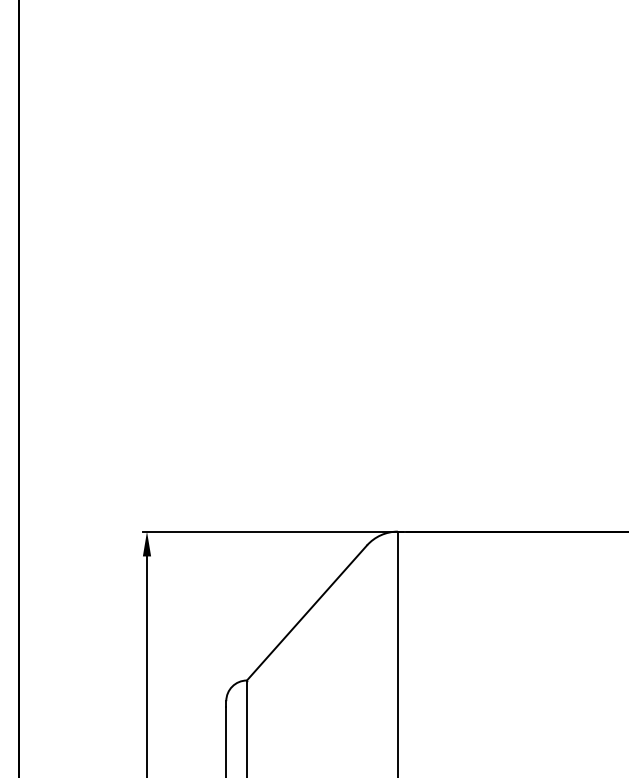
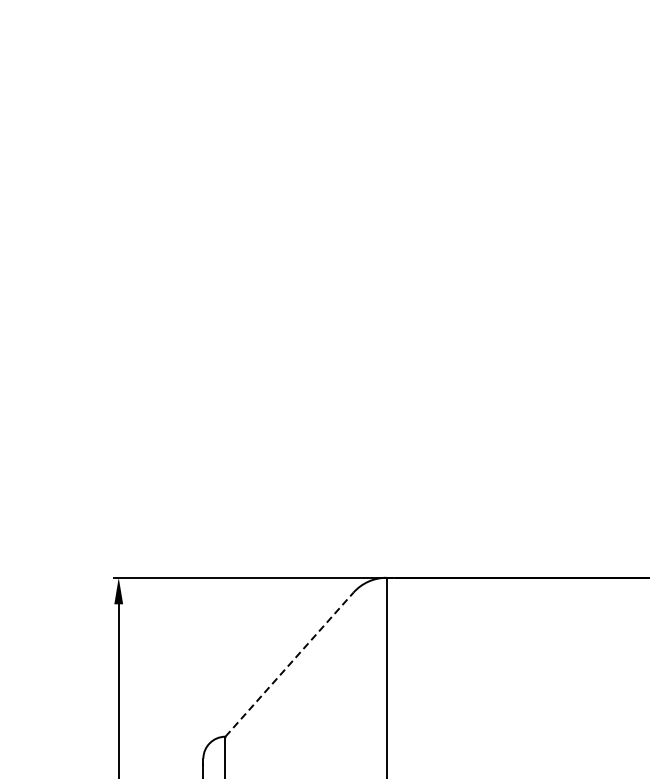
line: (307, 612) -> (290, 664), solid -> dashed

